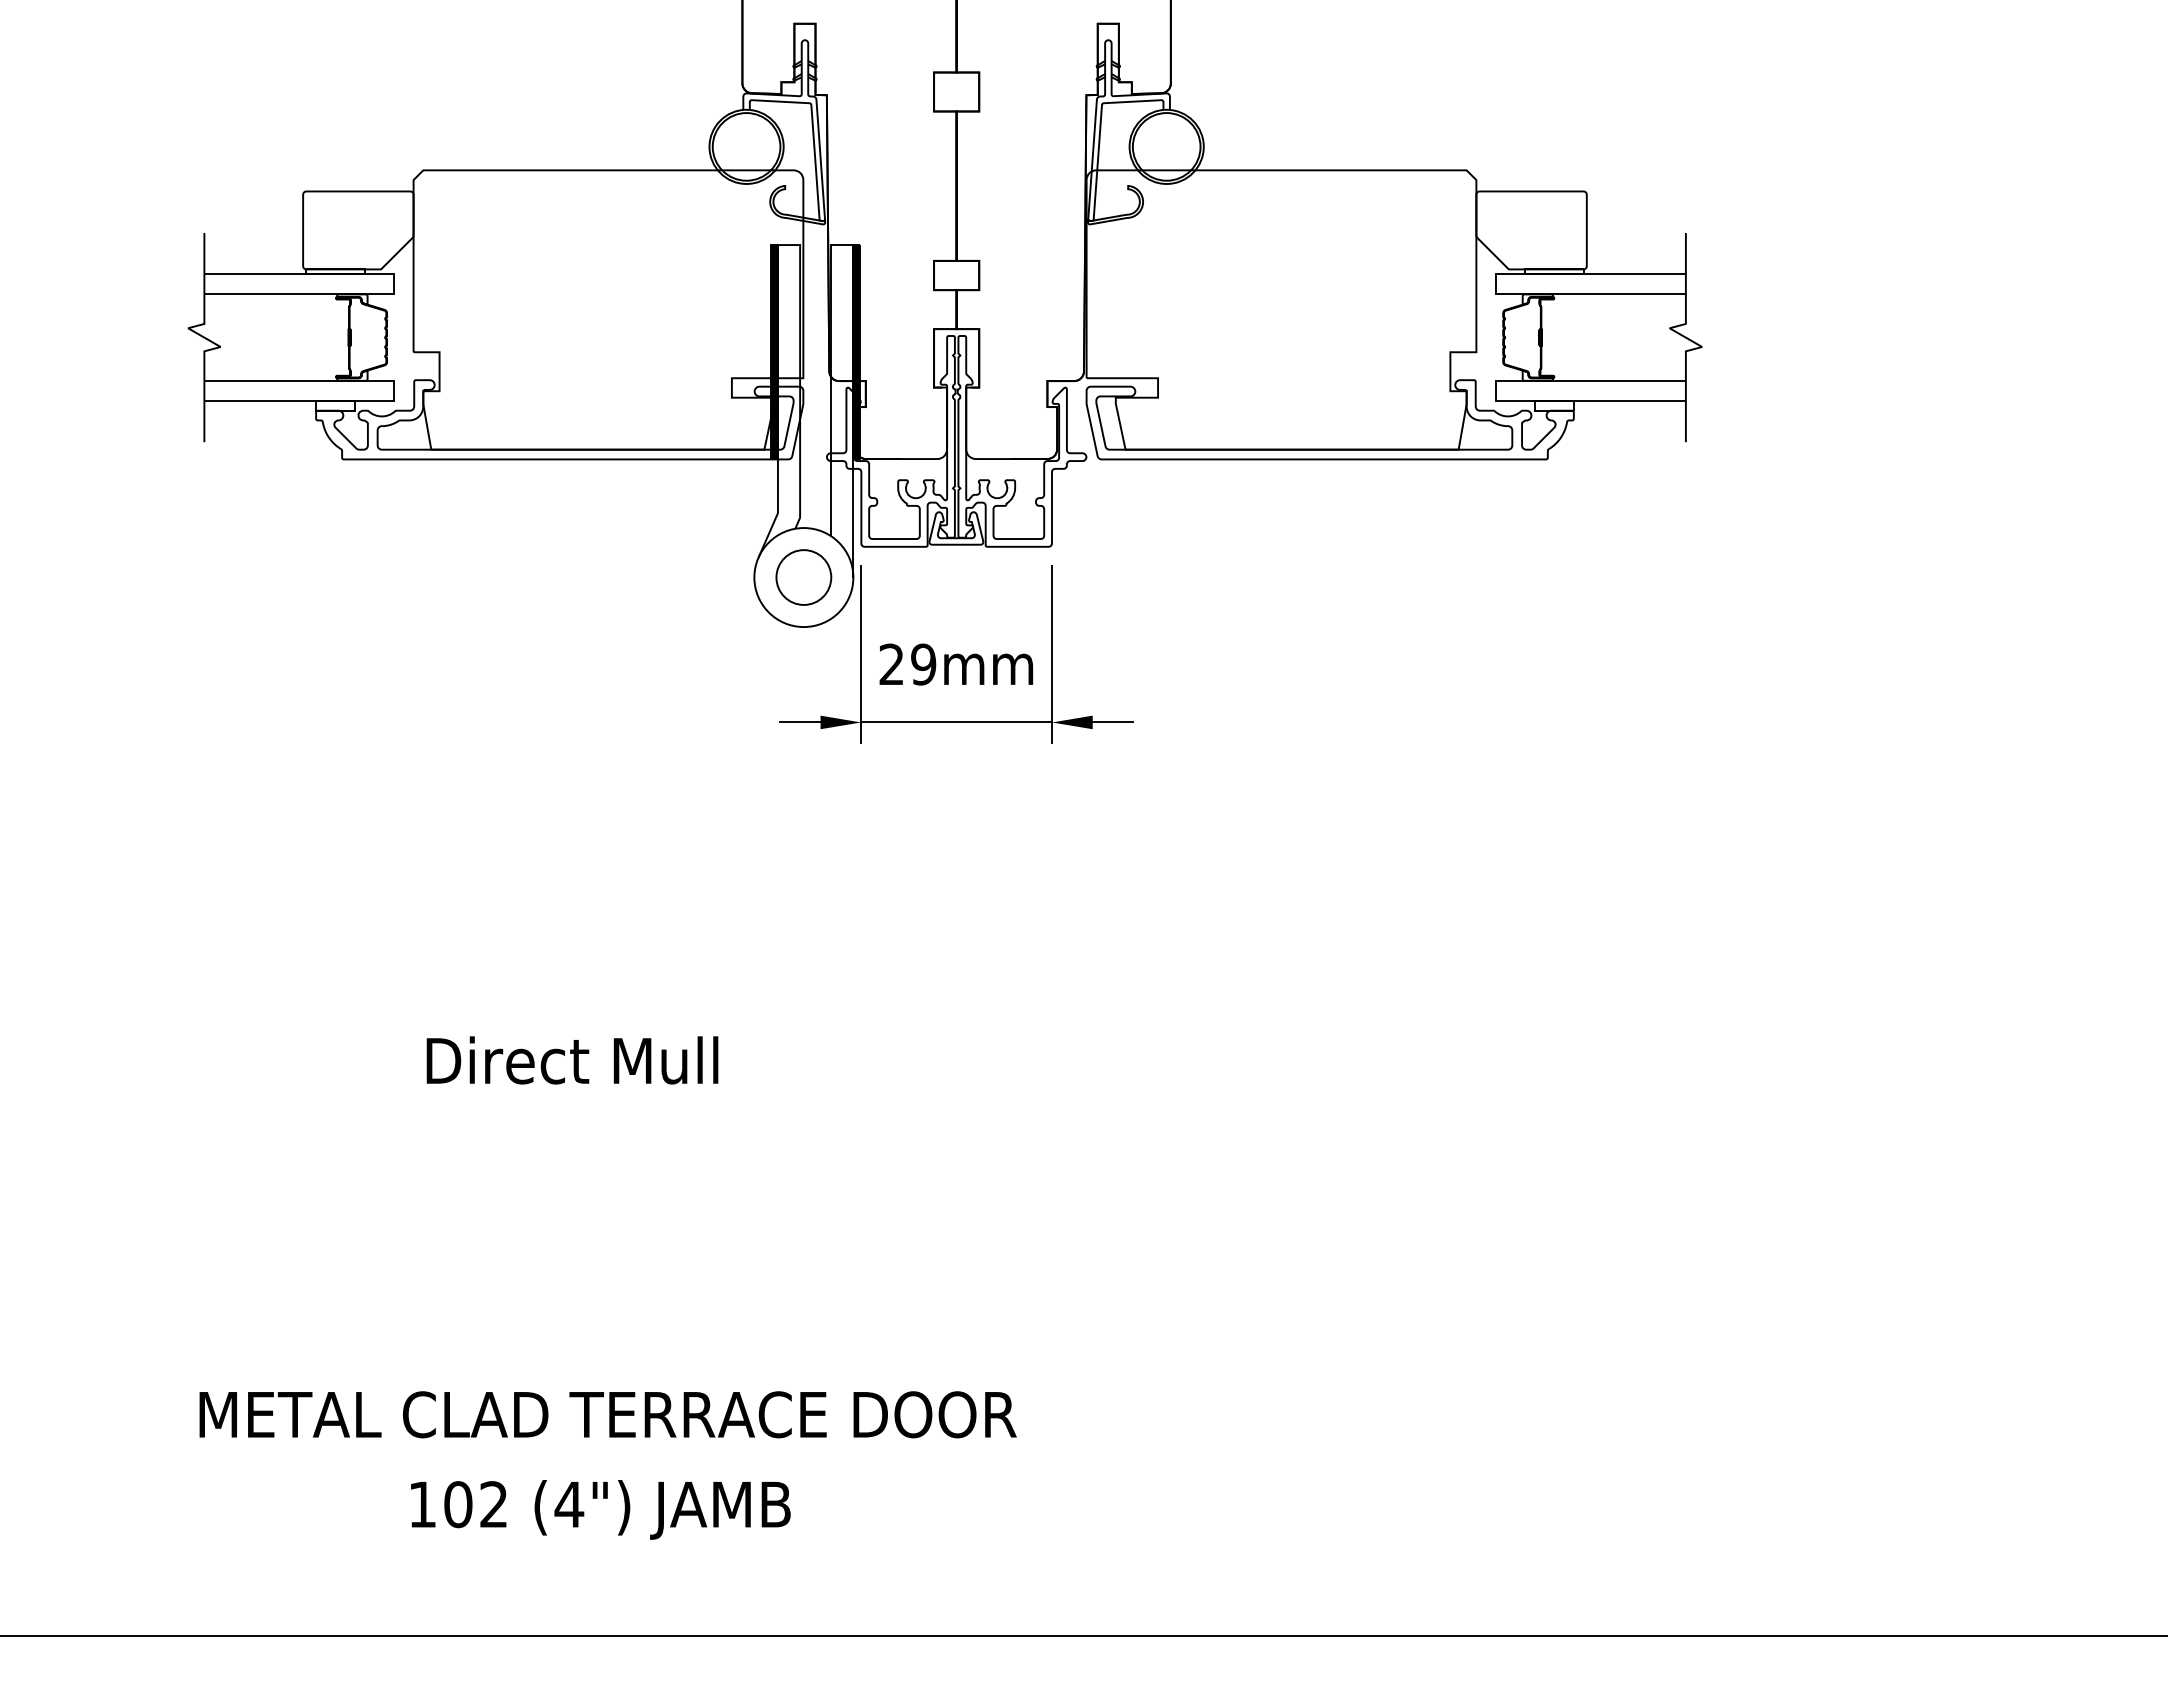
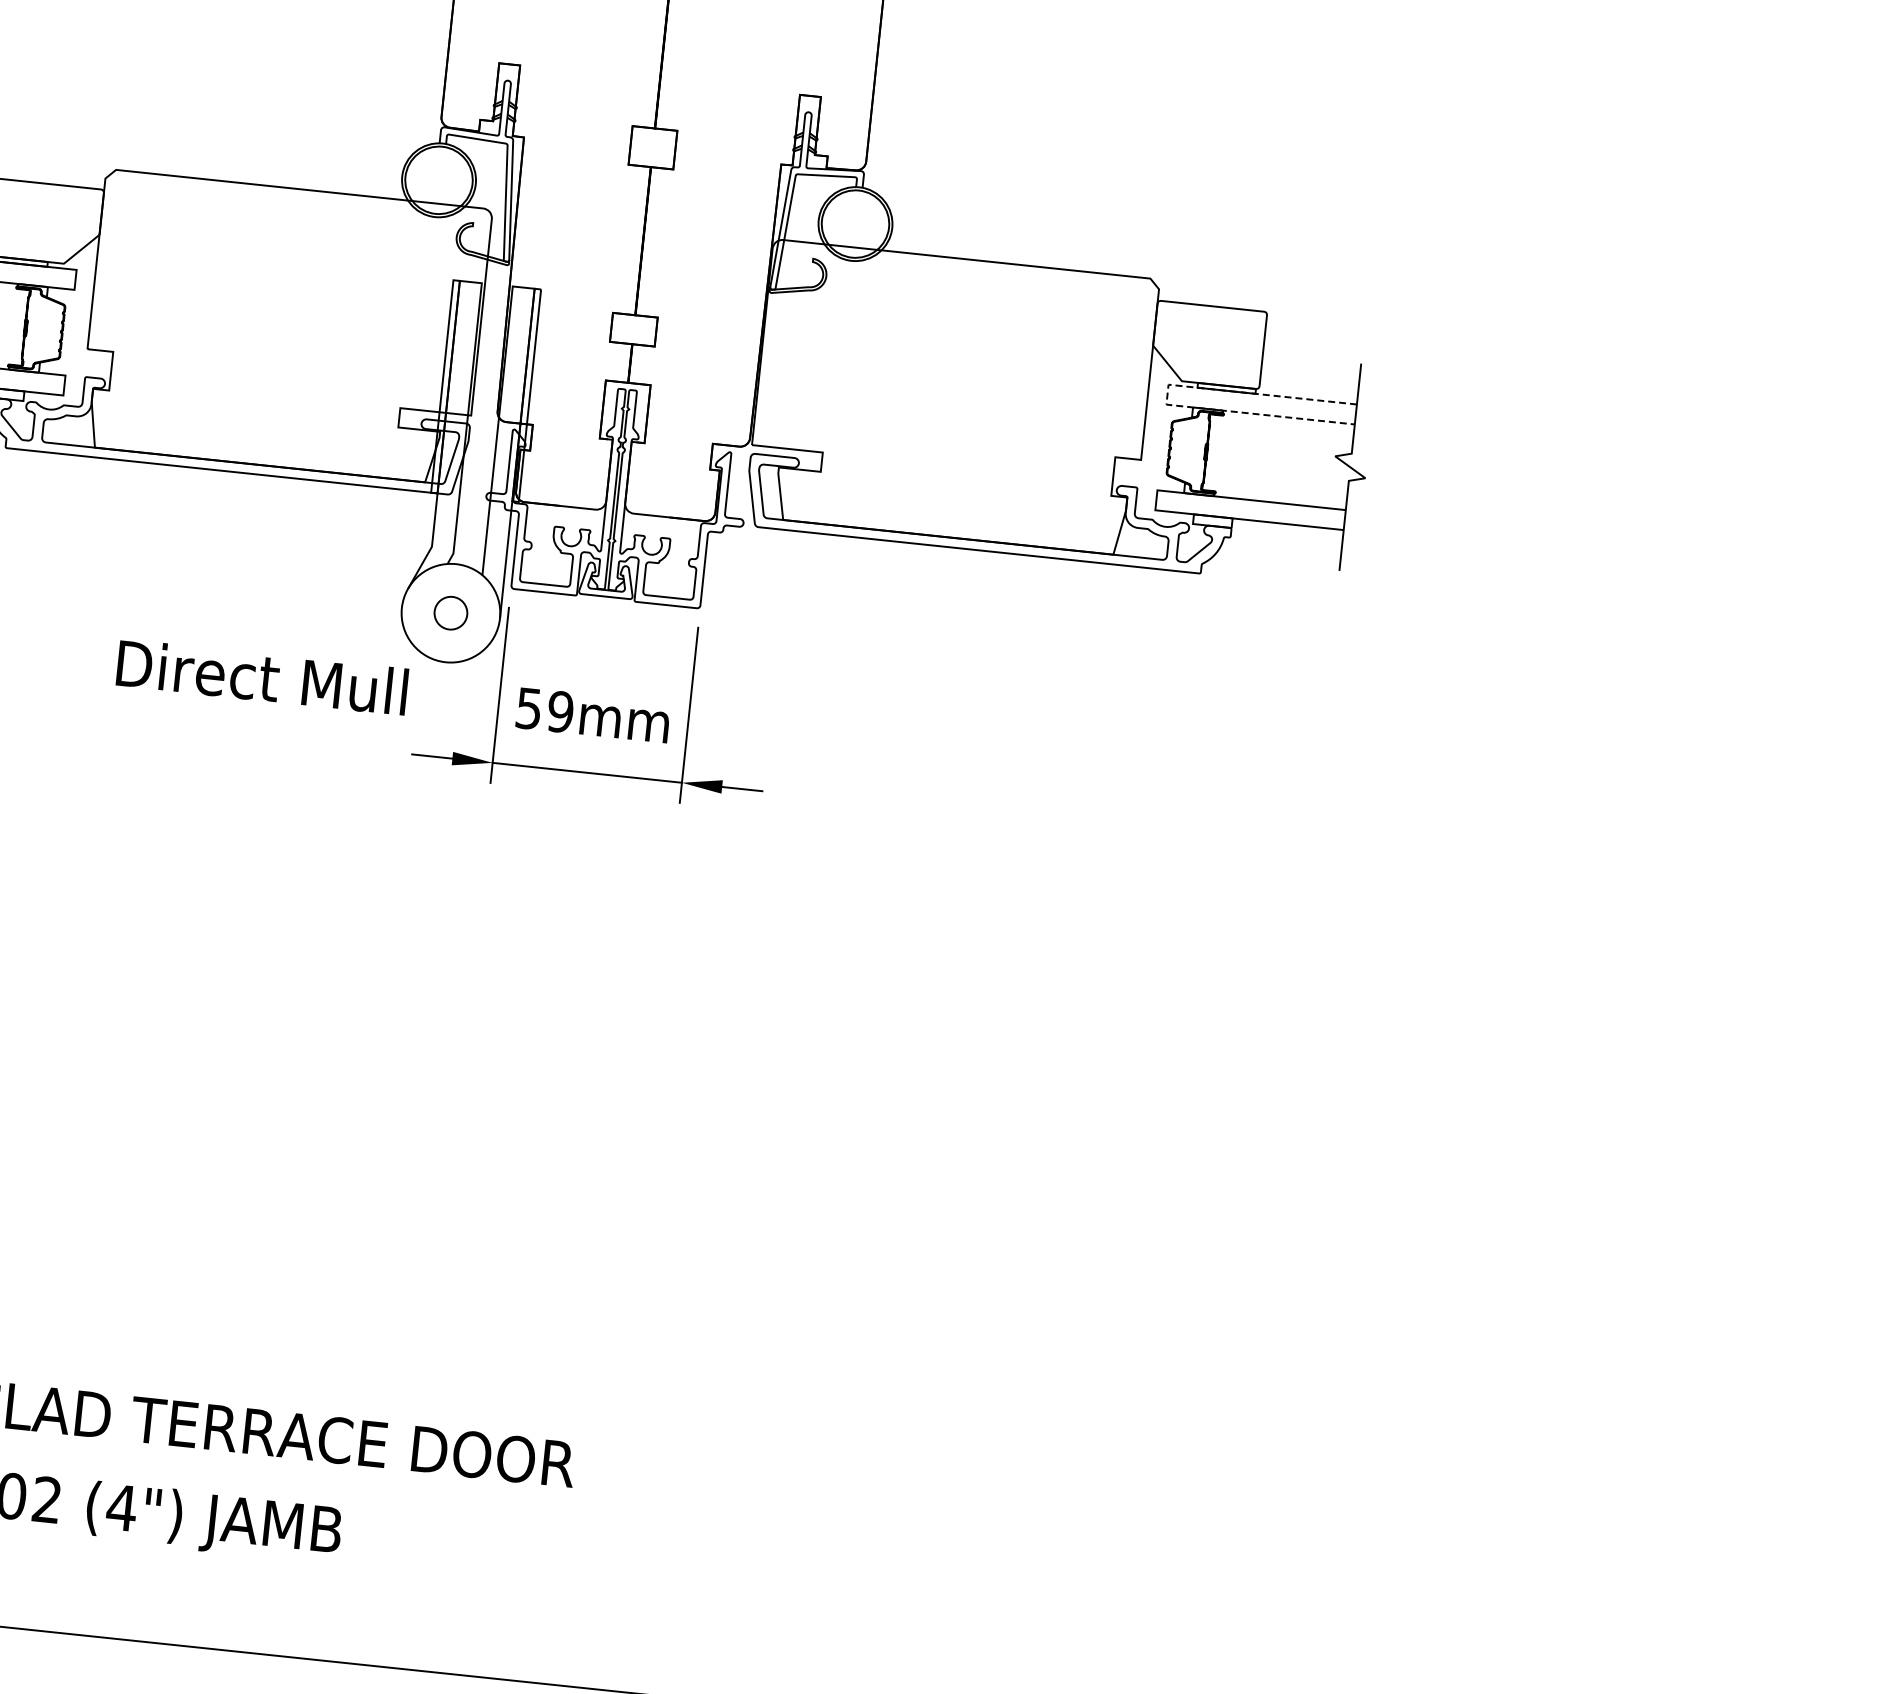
line: (1495, 284) -> (1167, 394), solid -> dashed
hatch: (774, 352) -> (445, 387), removed
hatch: (856, 352) -> (526, 395), removed
circle: (803, 577) -> (450, 613), size x0.6
text: (891, 664) -> (528, 708), 29mm -> 59mm
text: (572, 1060) -> (262, 677), moved

